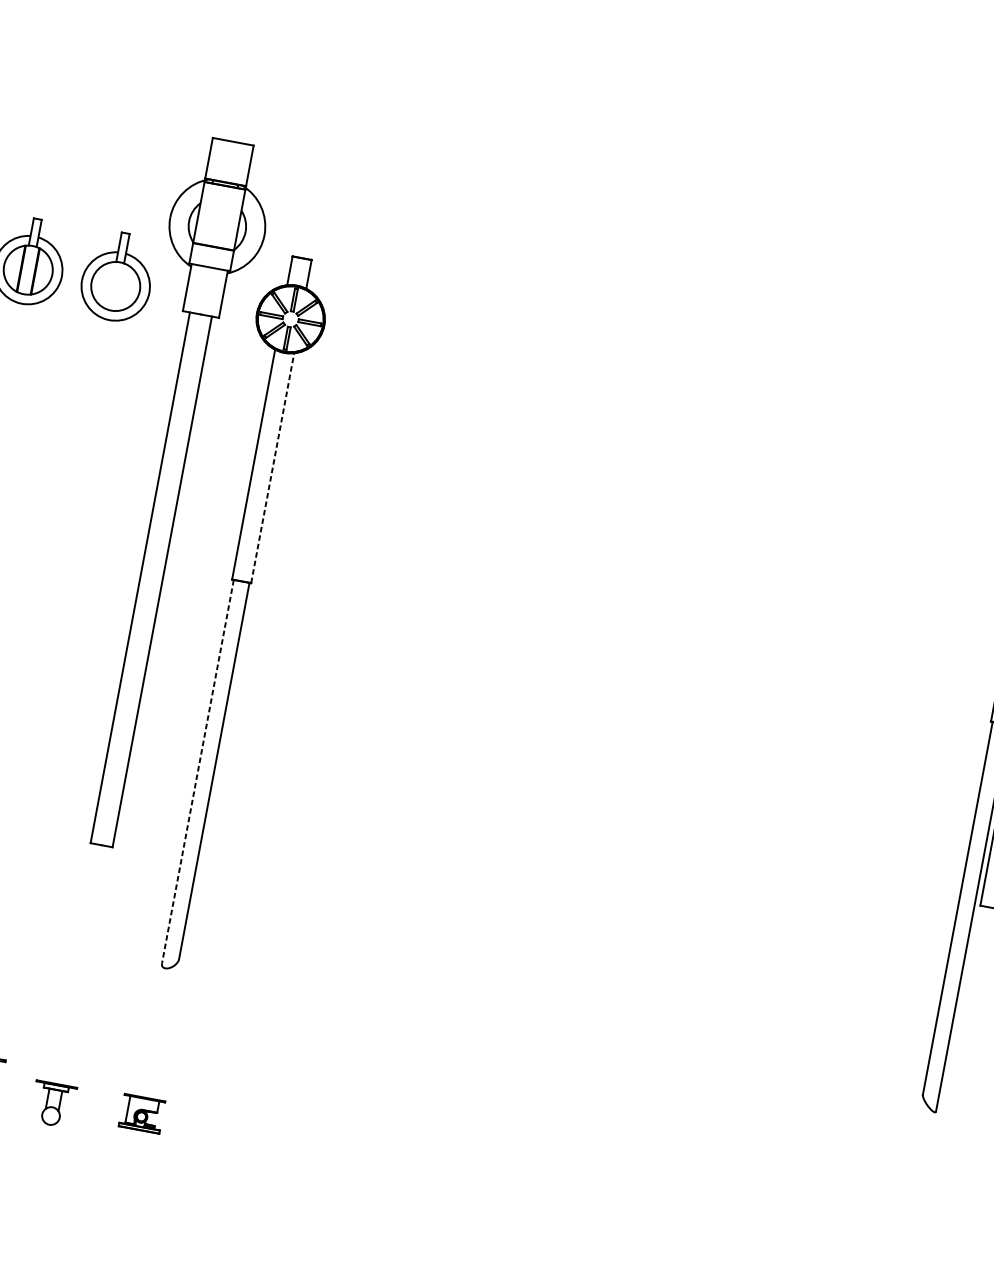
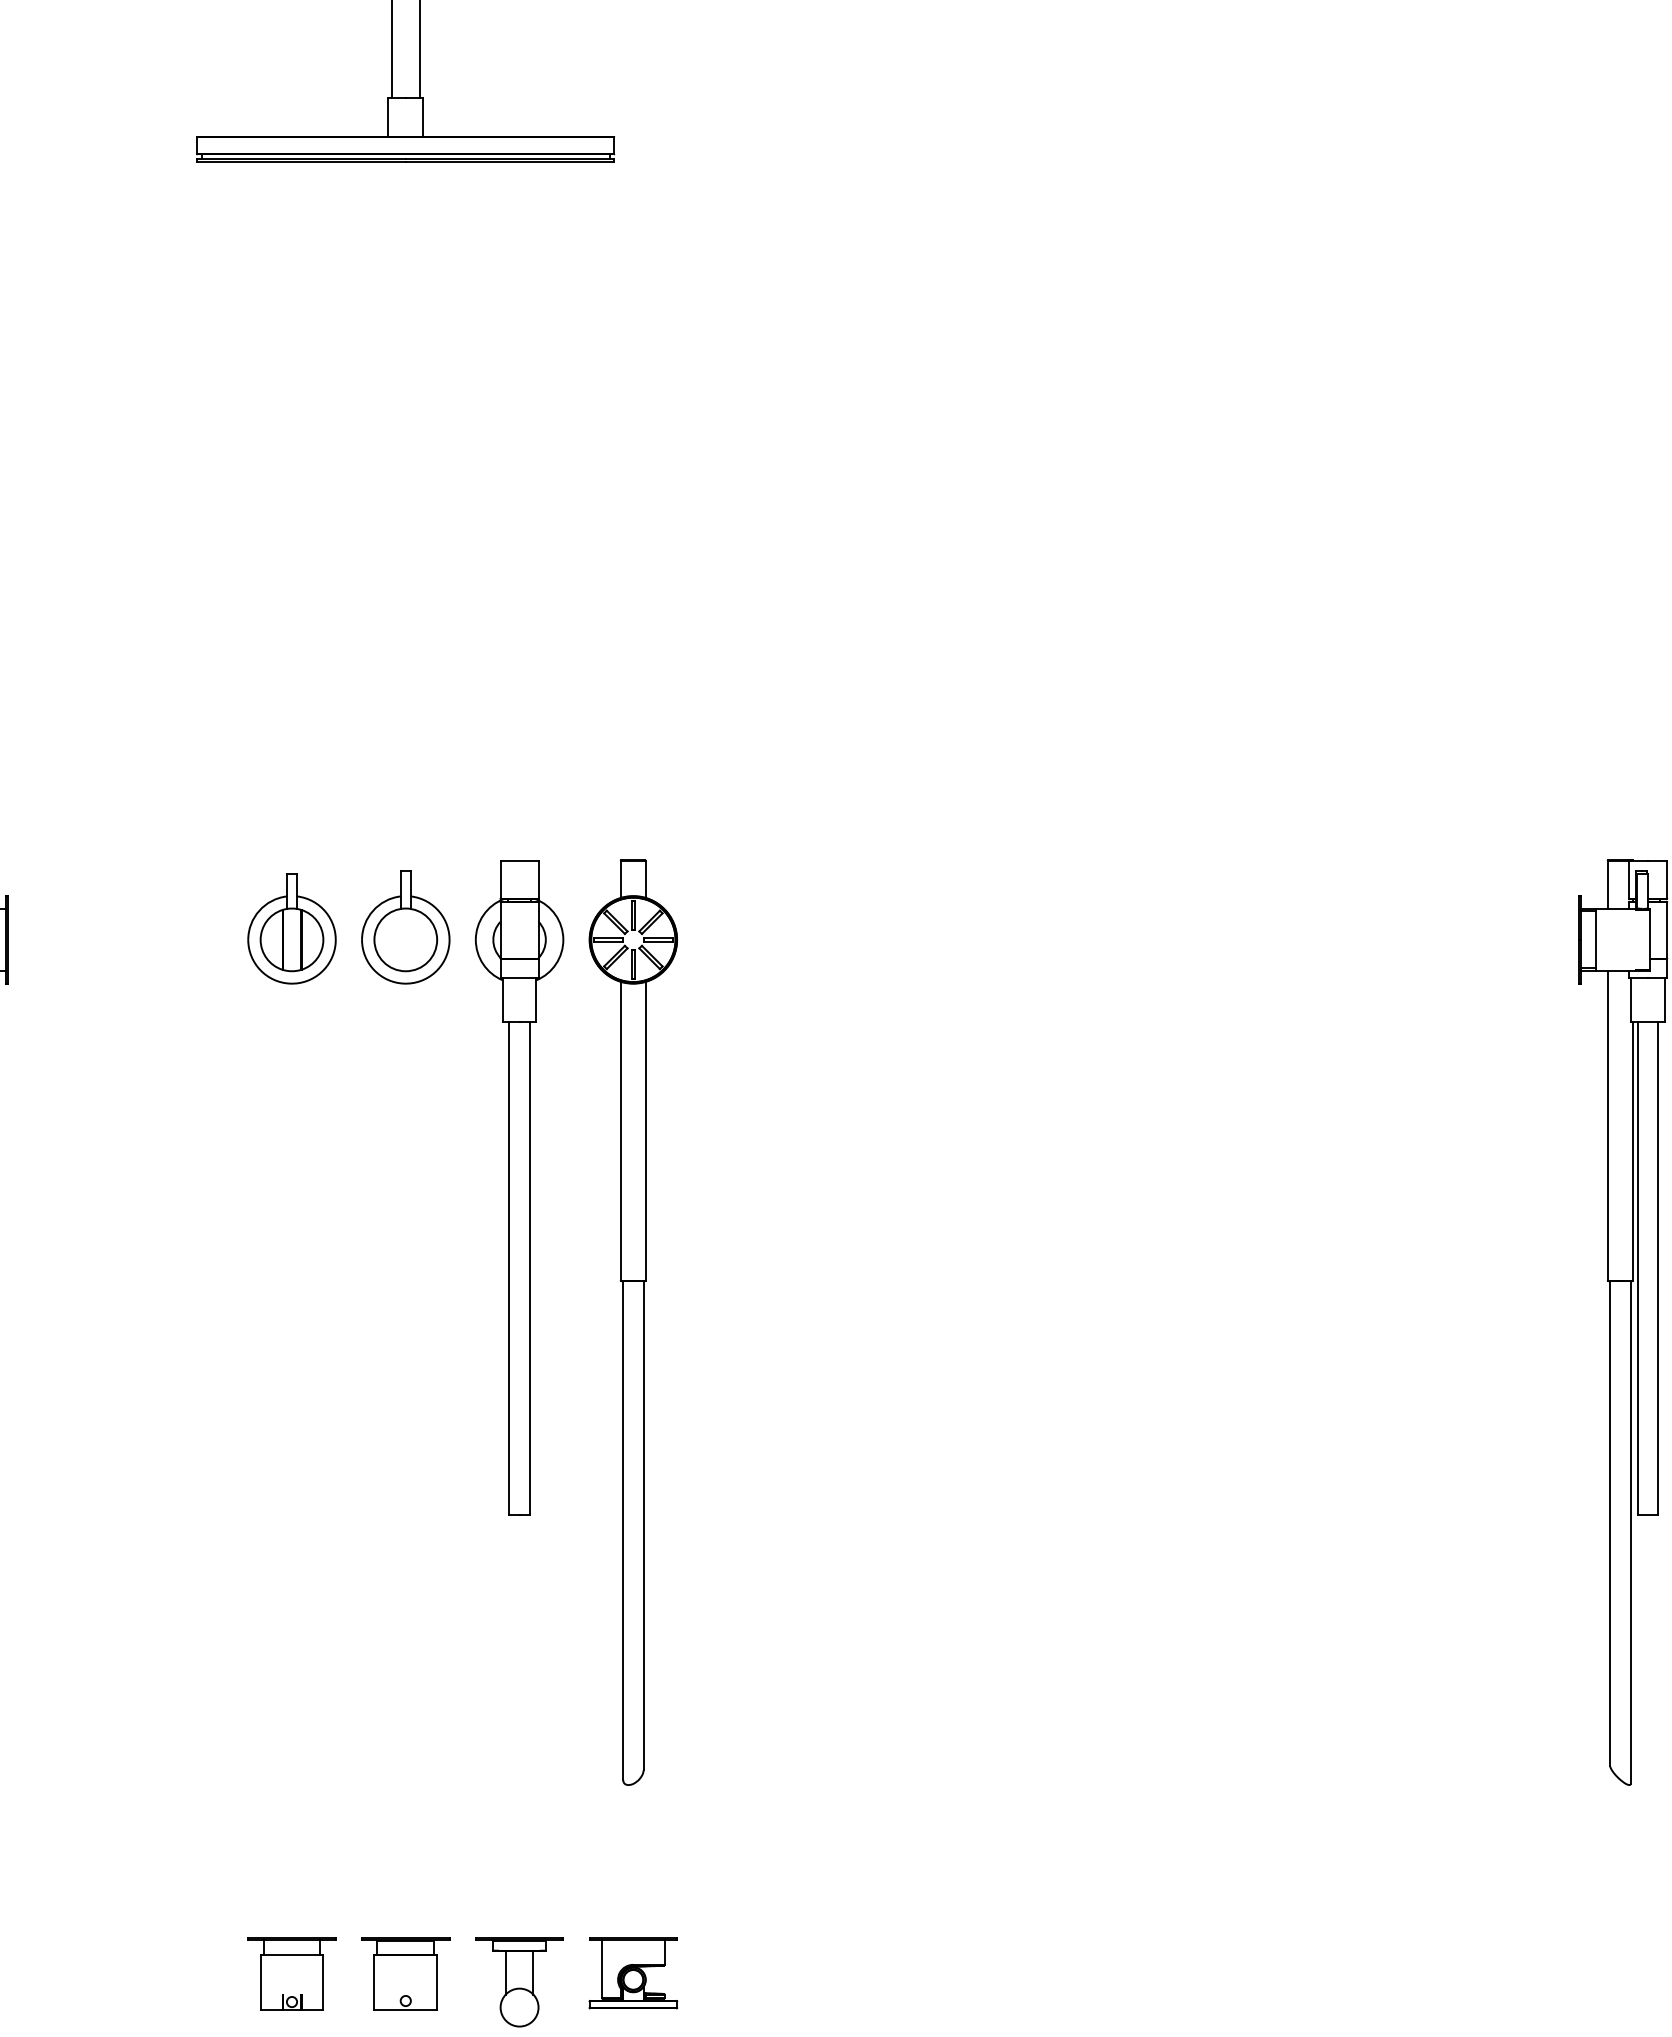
line: (272, 467) -> (645, 1130), dashed -> solid
part: (167, 493) -> (519, 1187), size x0.71
line: (198, 771) -> (623, 1530), dashed -> solid
part: (53, 1104) -> (519, 1982), size x1.67
part: (142, 1113) -> (633, 1973), size x1.67

